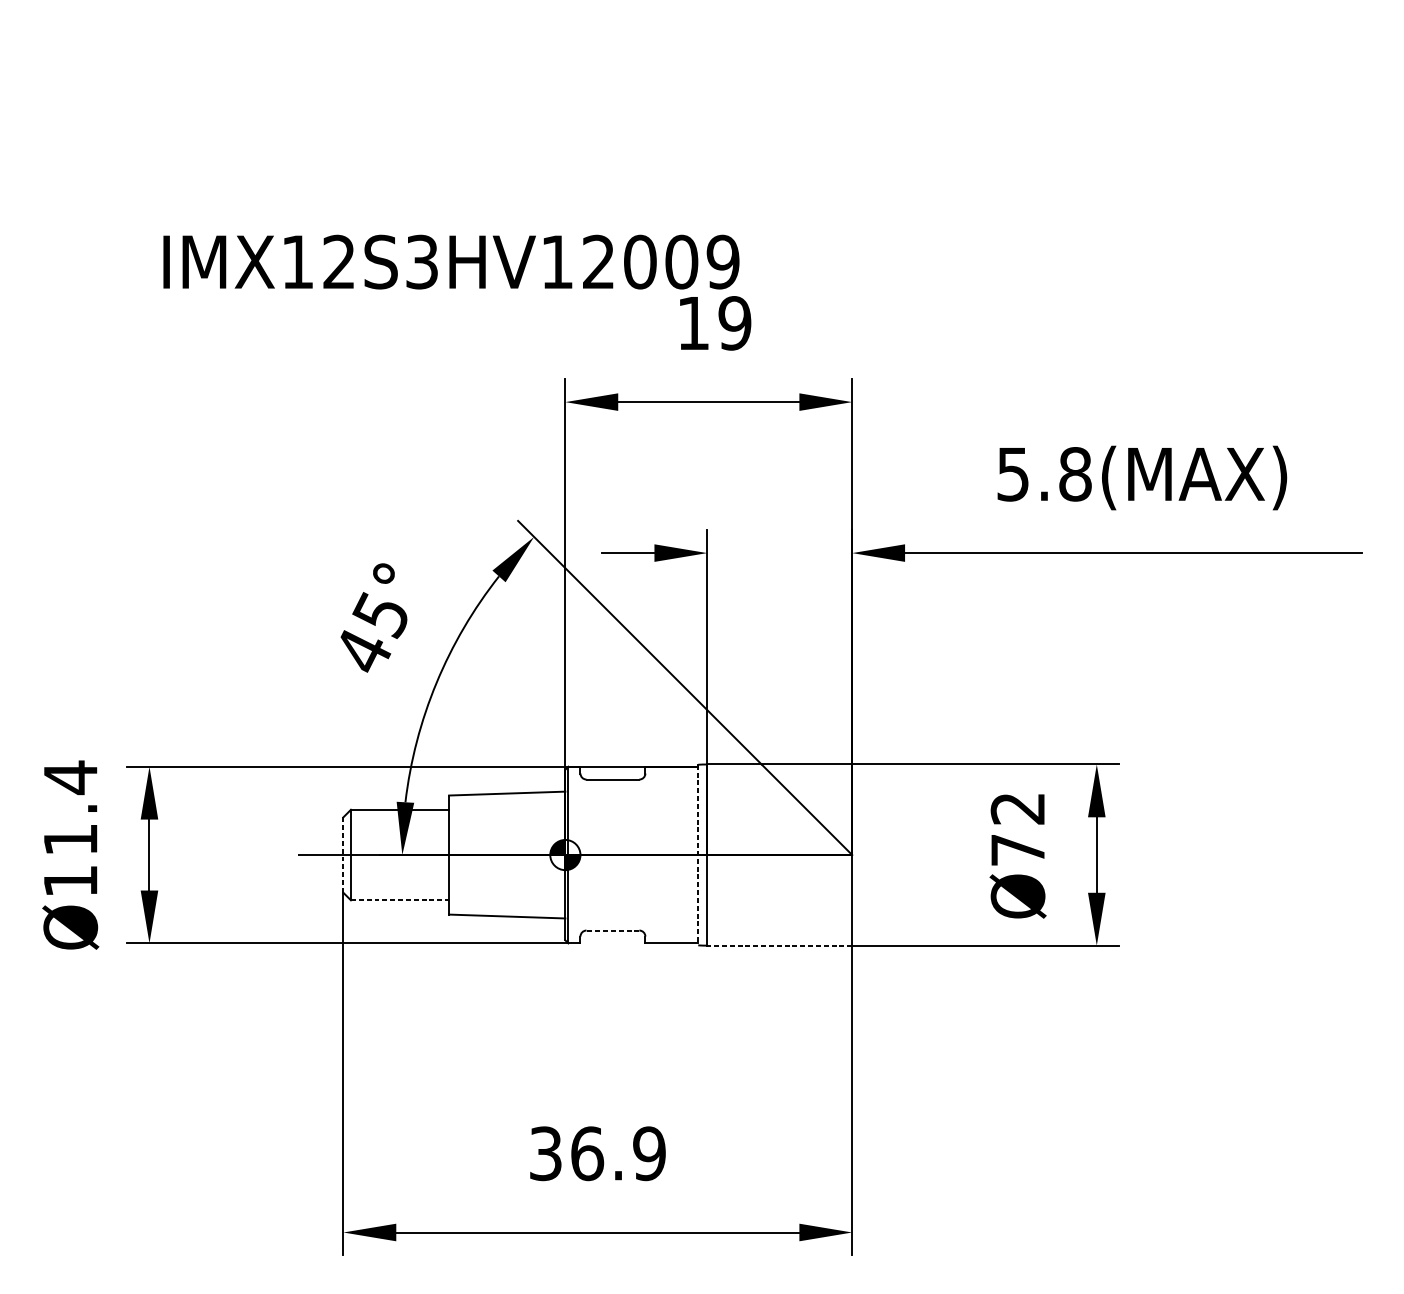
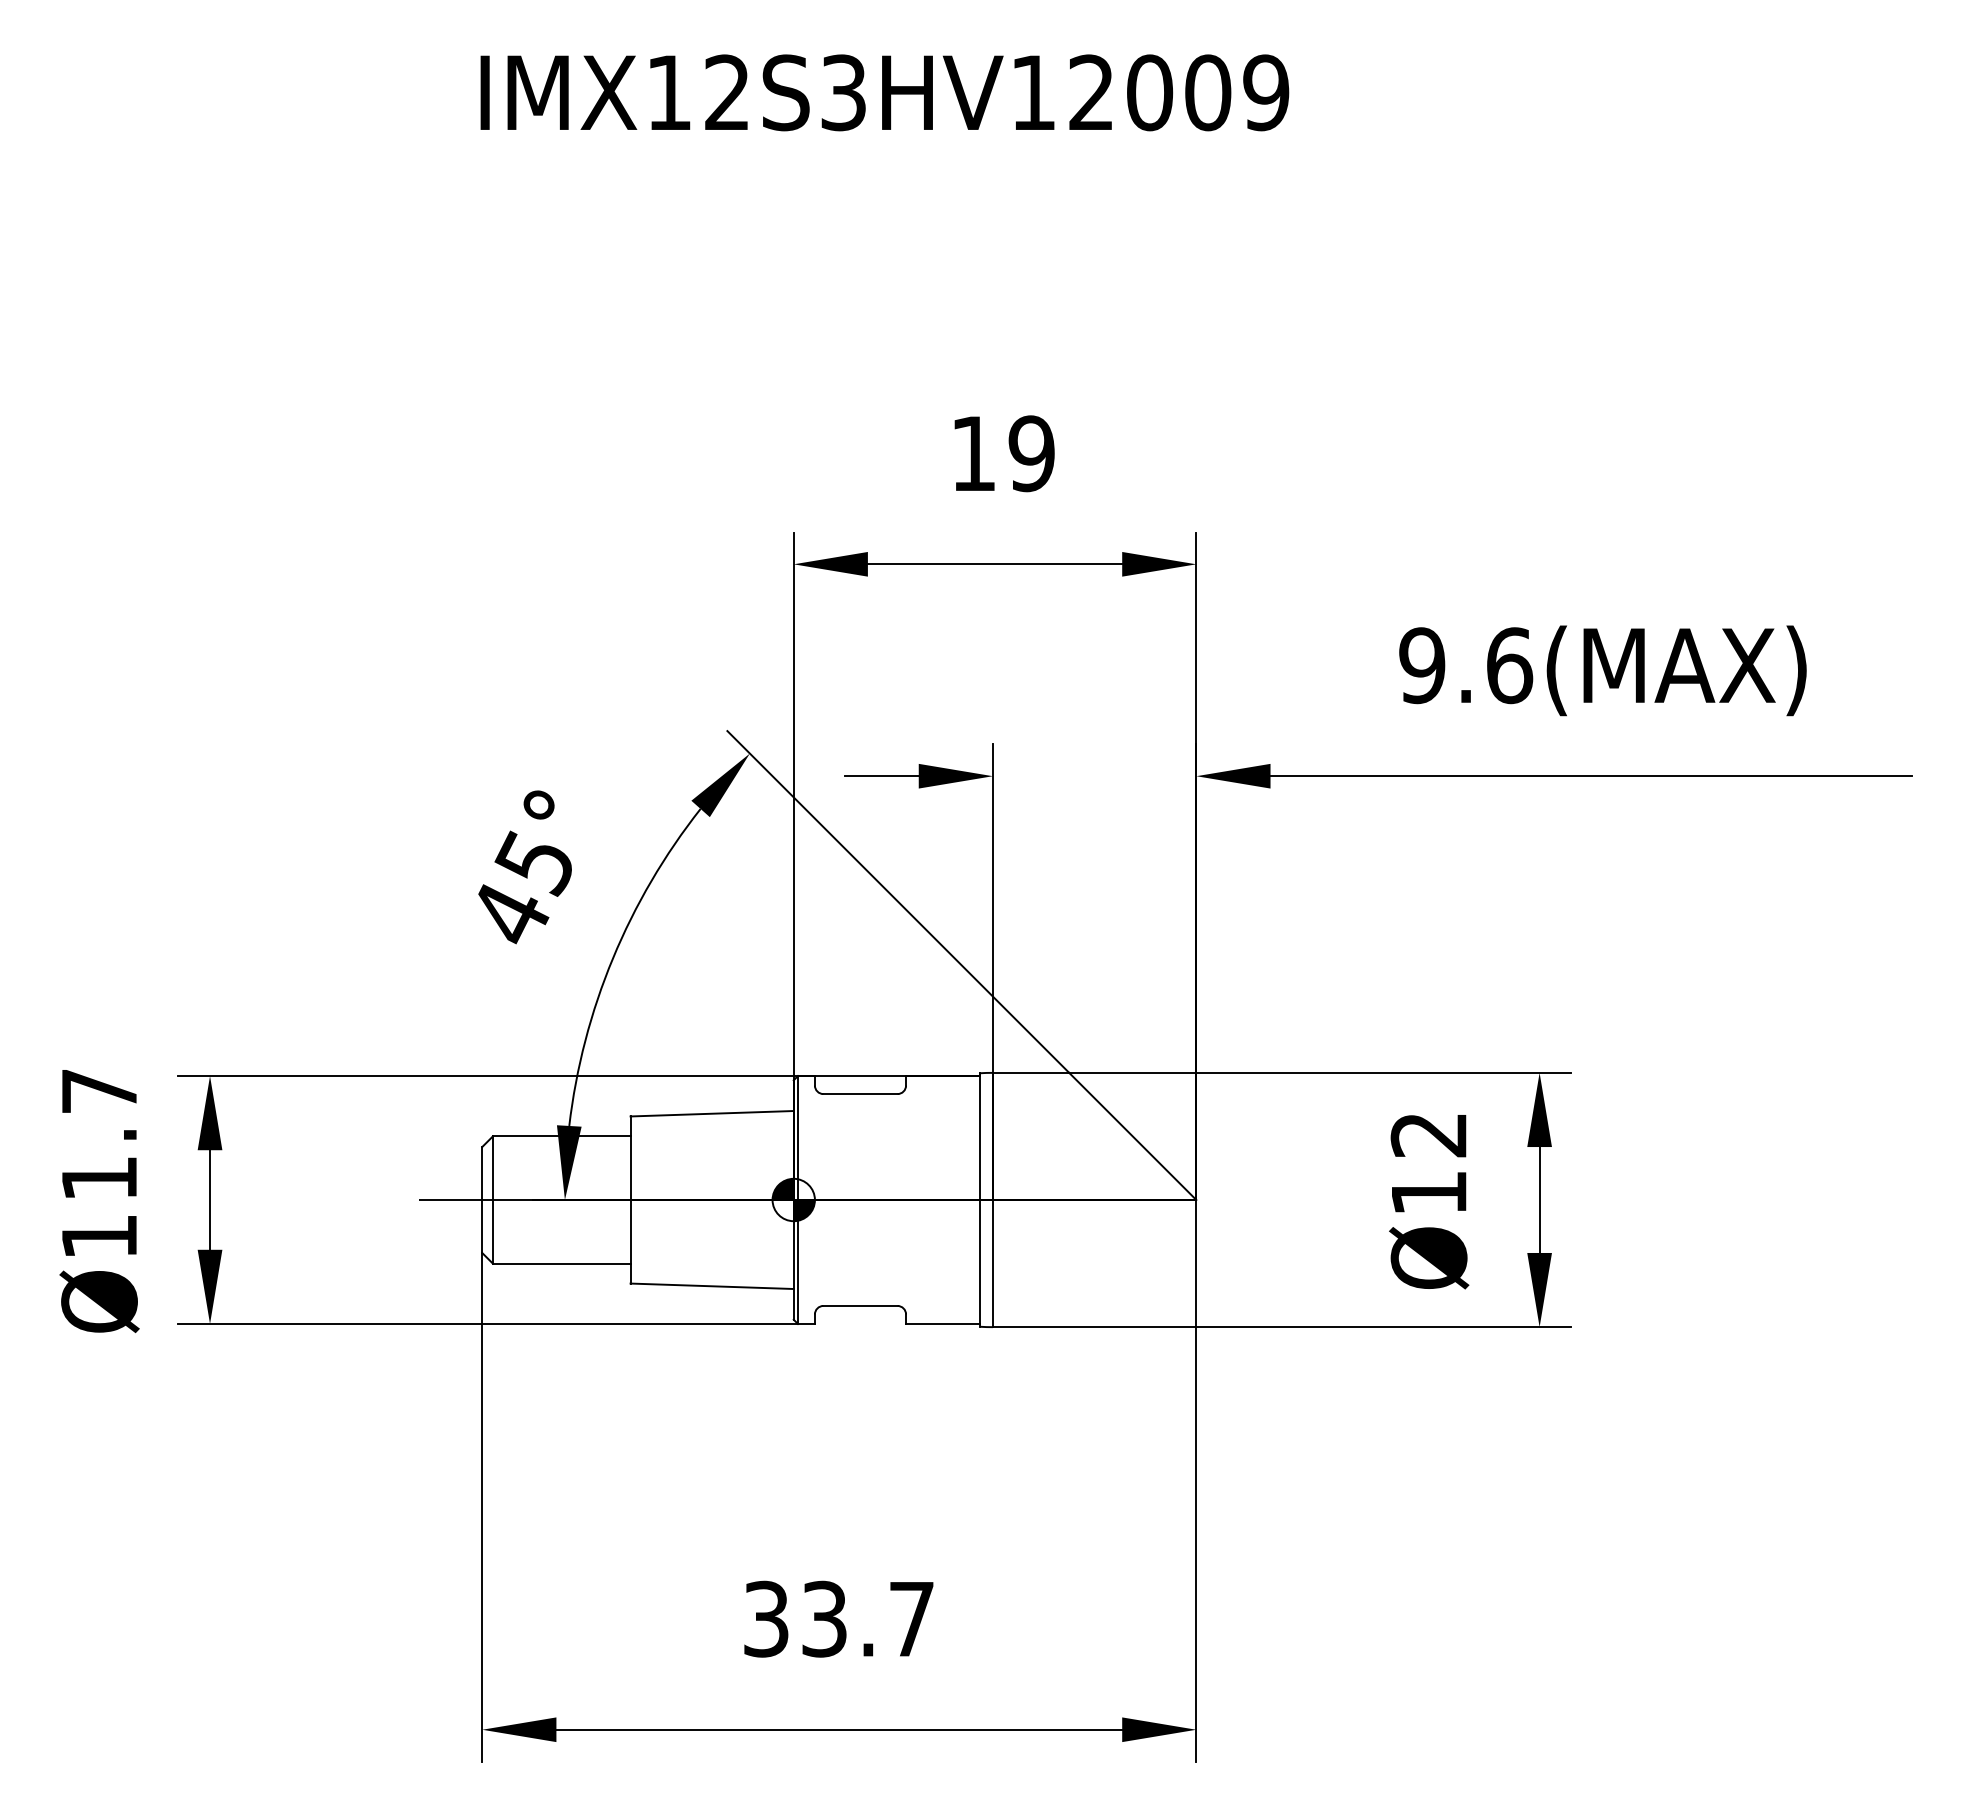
text: (451, 261) -> (884, 92), moved
text: (1044, 474) -> (1466, 665), 5.8(MAX) -> 9.6(MAX)
text: (70, 777) -> (99, 1091), Ø11.4 -> Ø11.7
text: (1018, 849) -> (1429, 1192), Ø72 -> Ø12
line: (343, 855) -> (482, 1200), dashed -> solid
line: (698, 855) -> (980, 1200), dashed -> solid
line: (399, 900) -> (561, 1263), dashed -> solid
line: (612, 930) -> (860, 1305), dashed -> solid
line: (779, 945) -> (1094, 1327), dashed -> solid
text: (618, 1153) -> (868, 1618), 36.9 -> 33.7

